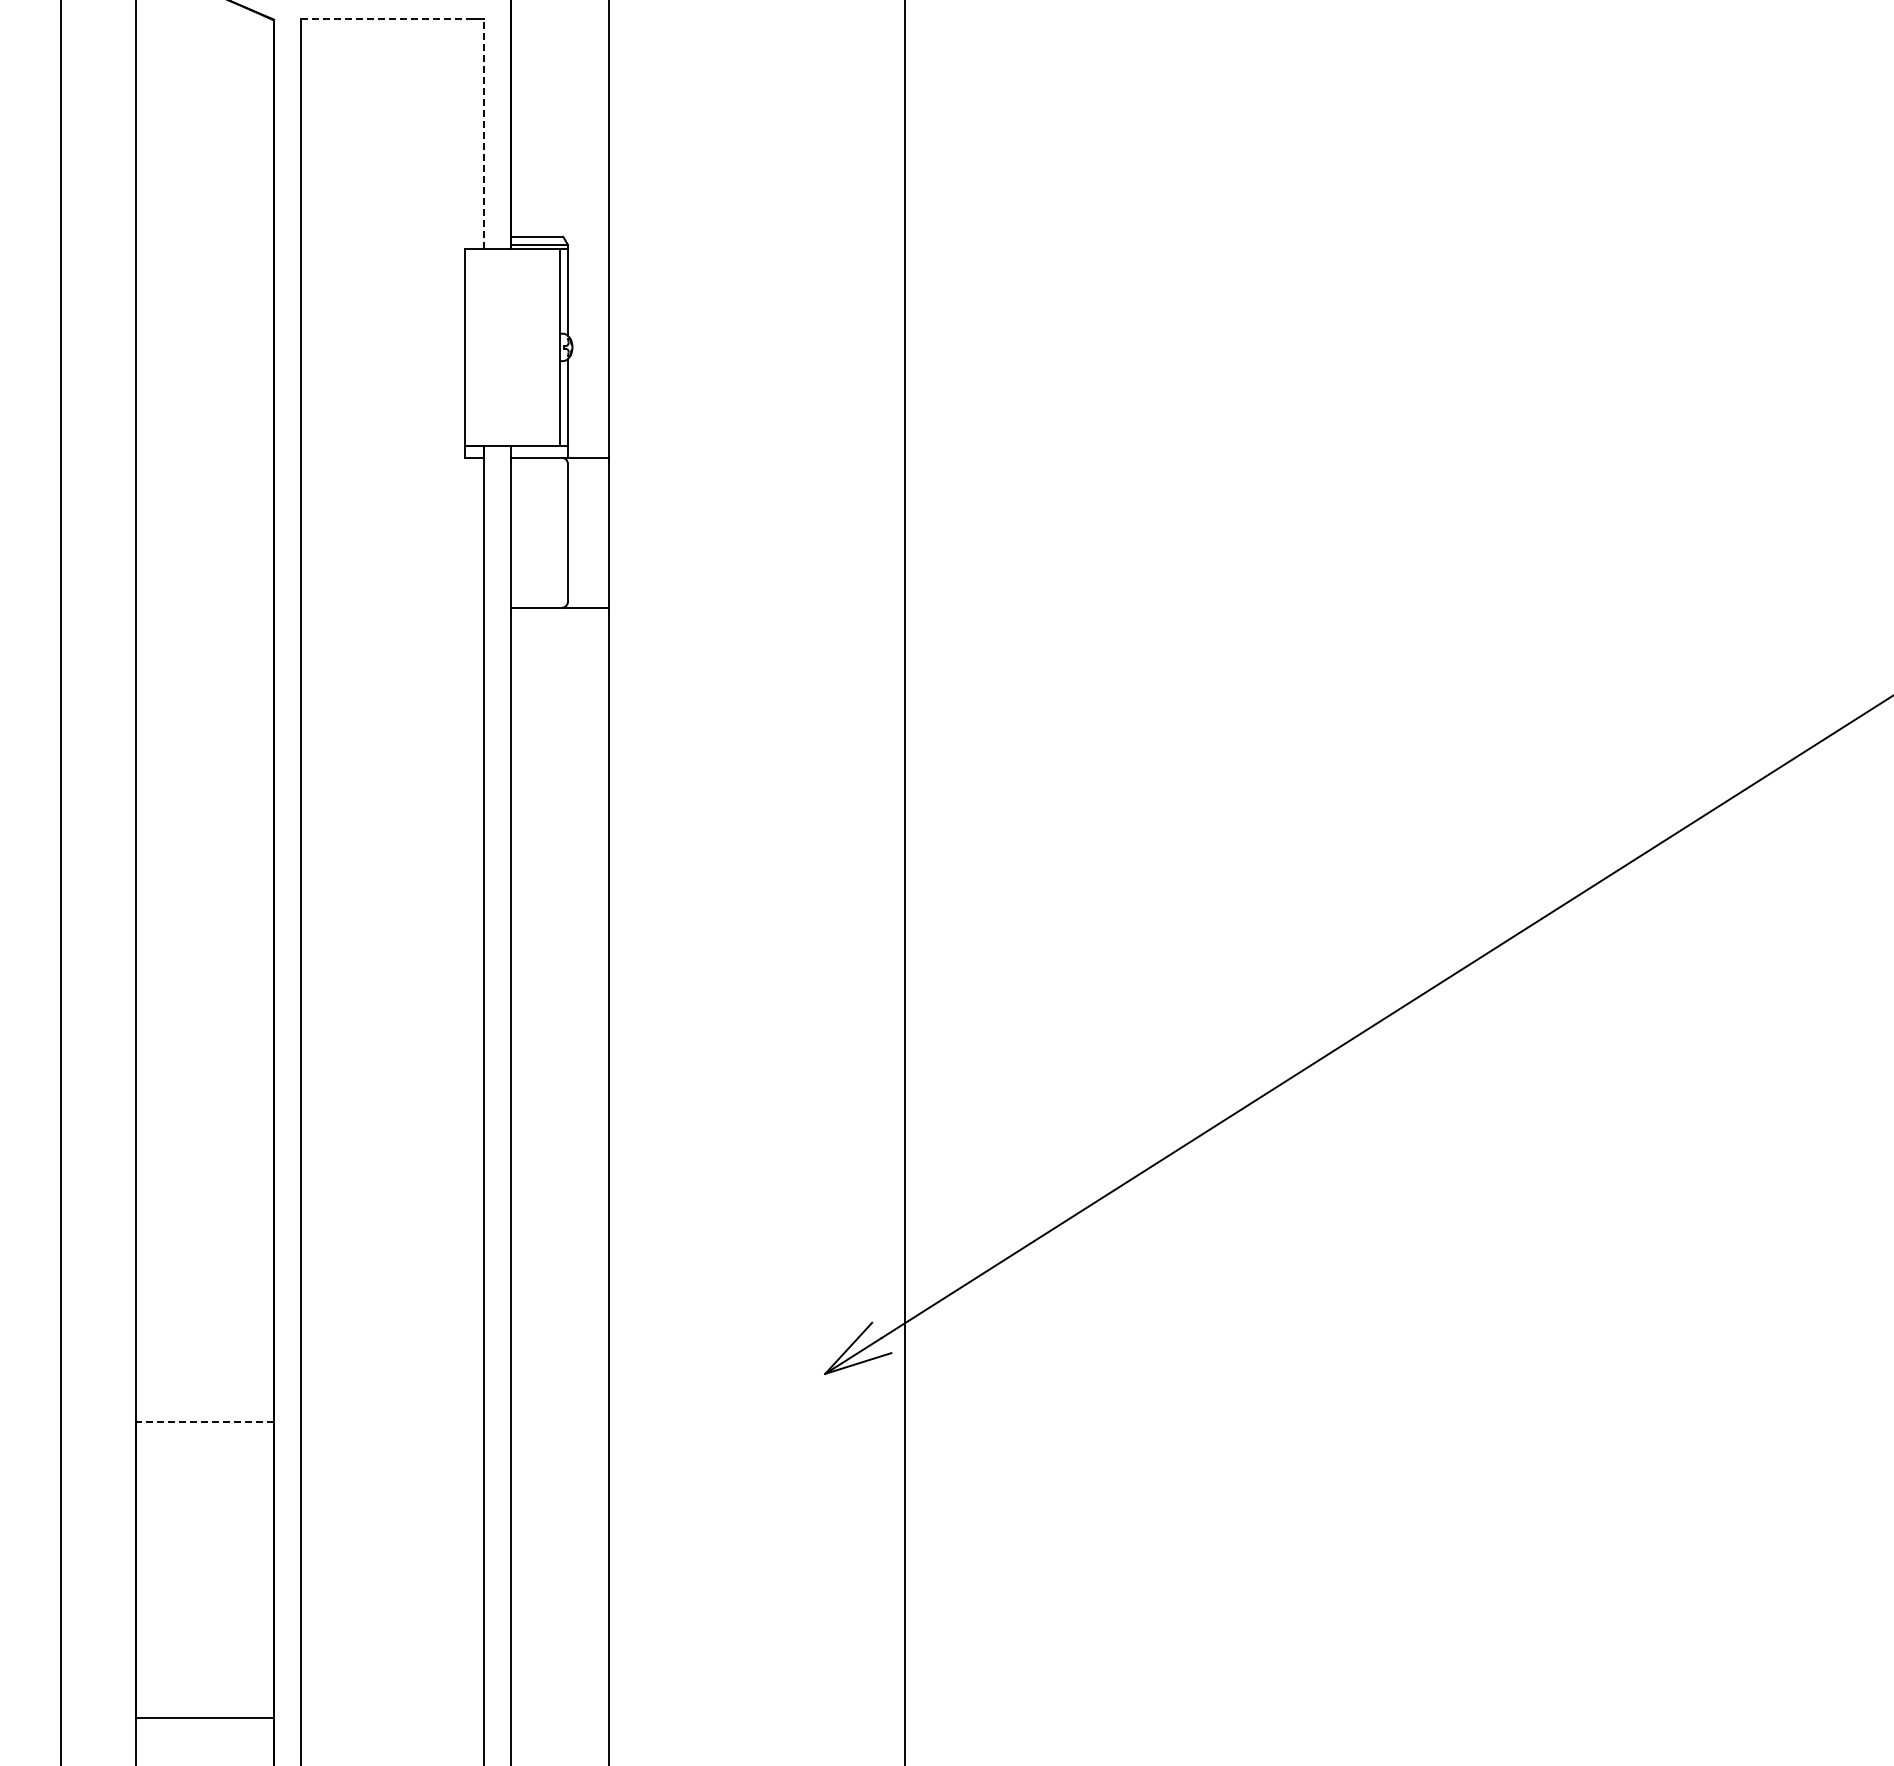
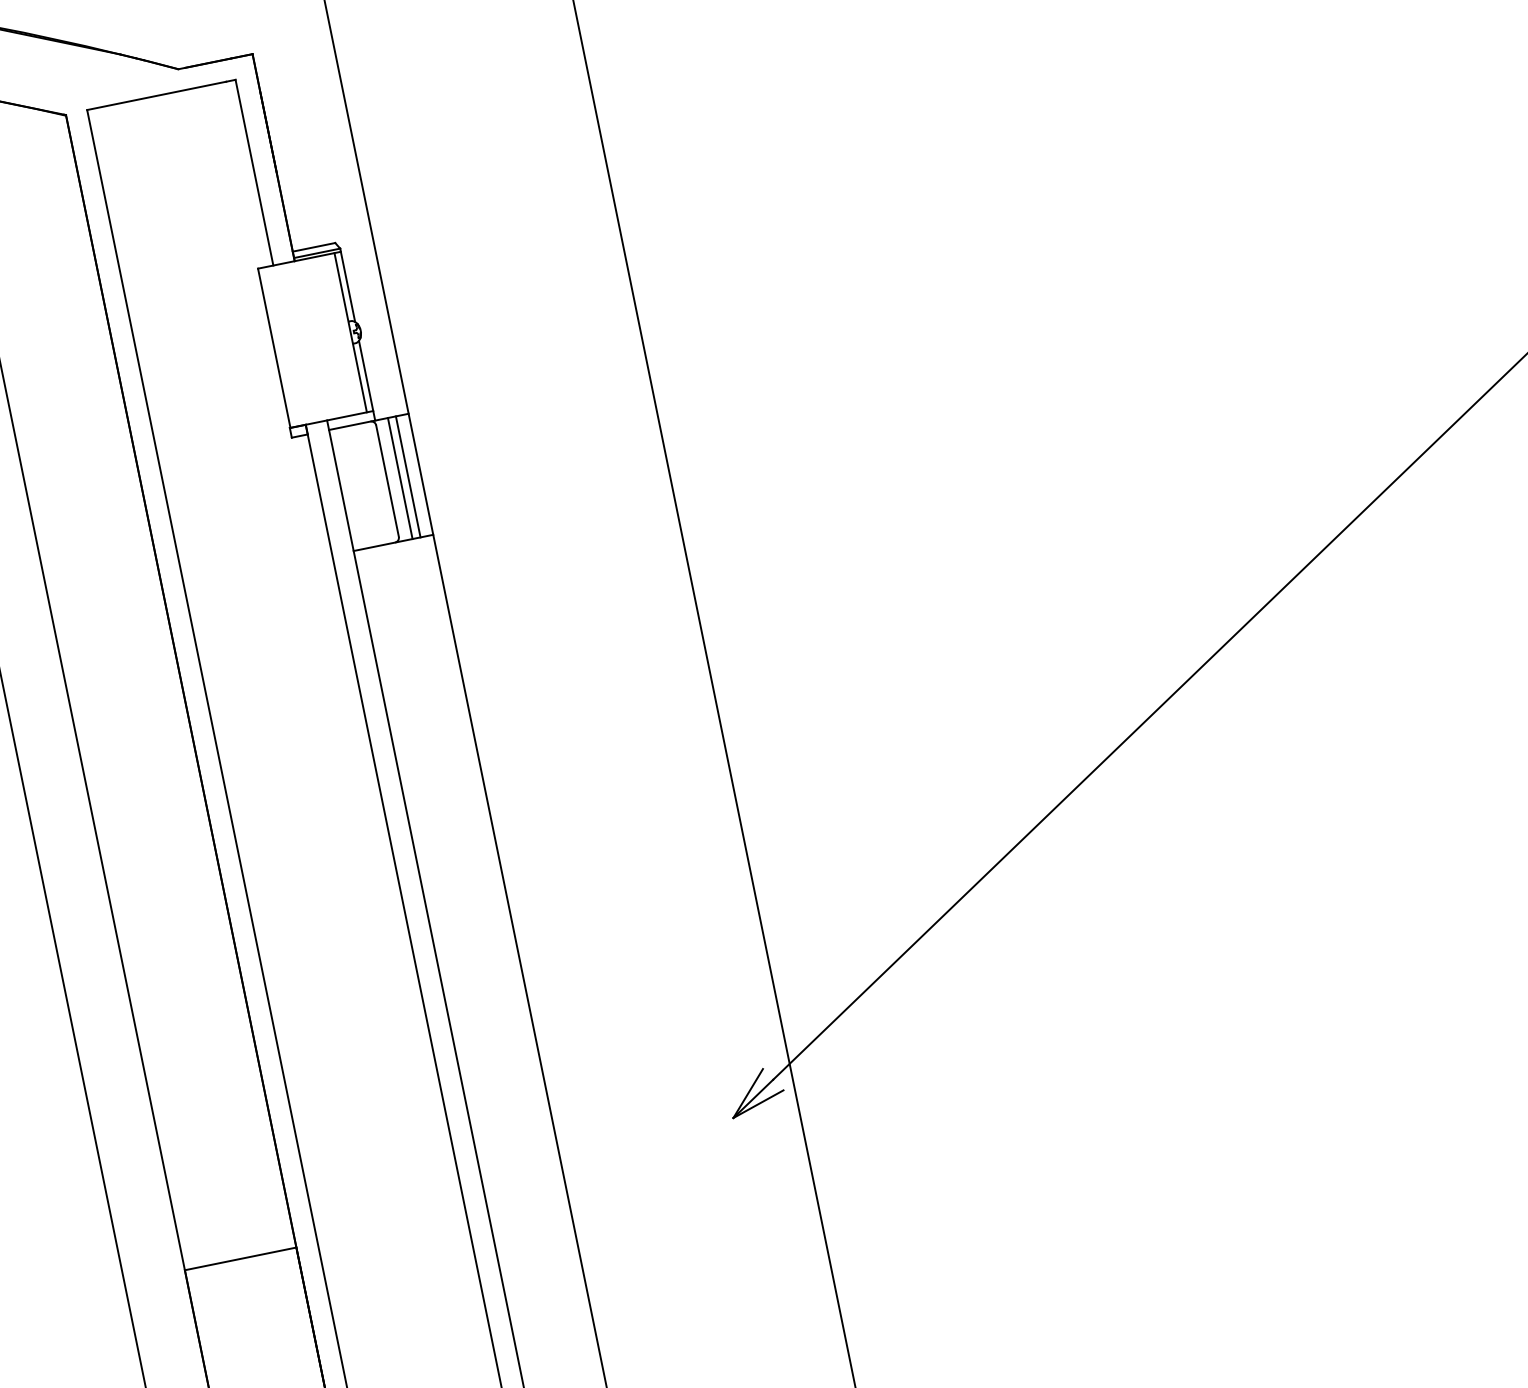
line: (386, 18) -> (156, 95), dashed -> solid
line: (484, 133) -> (254, 172), dashed -> solid
line: (583, 532) -> (400, 478), added
line: (593, 532) -> (408, 476), added
line: (204, 1422) -> (240, 1259), dashed -> solid

